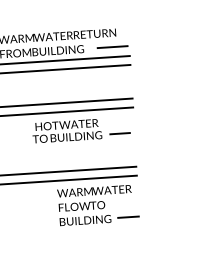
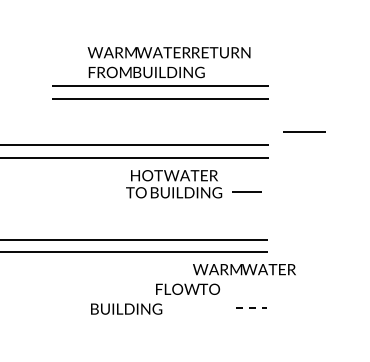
line: (112, 46) -> (304, 131), moved
text: (94, 191) -> (244, 269), moved
line: (128, 217) -> (251, 308), solid -> dashed
text: (85, 220) -> (126, 308), moved

